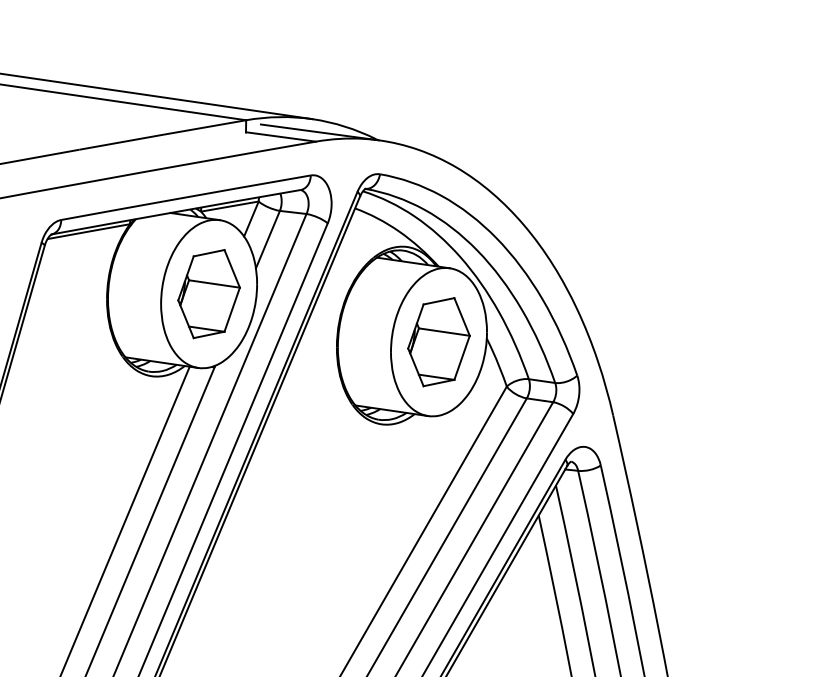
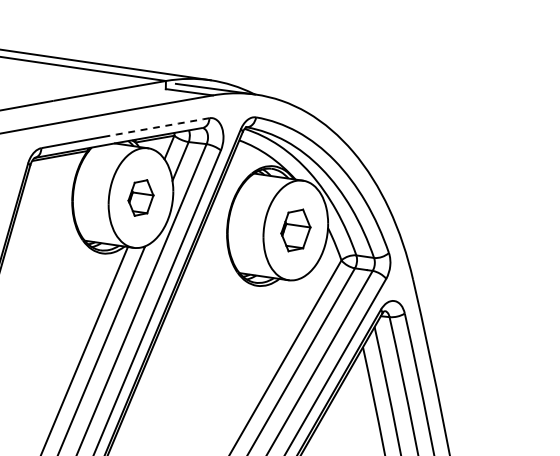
arc: (236, 187) -> (159, 126), solid -> dashed
part: (208, 293) -> (140, 197), size x0.6
part: (438, 342) -> (295, 230), size x0.7

